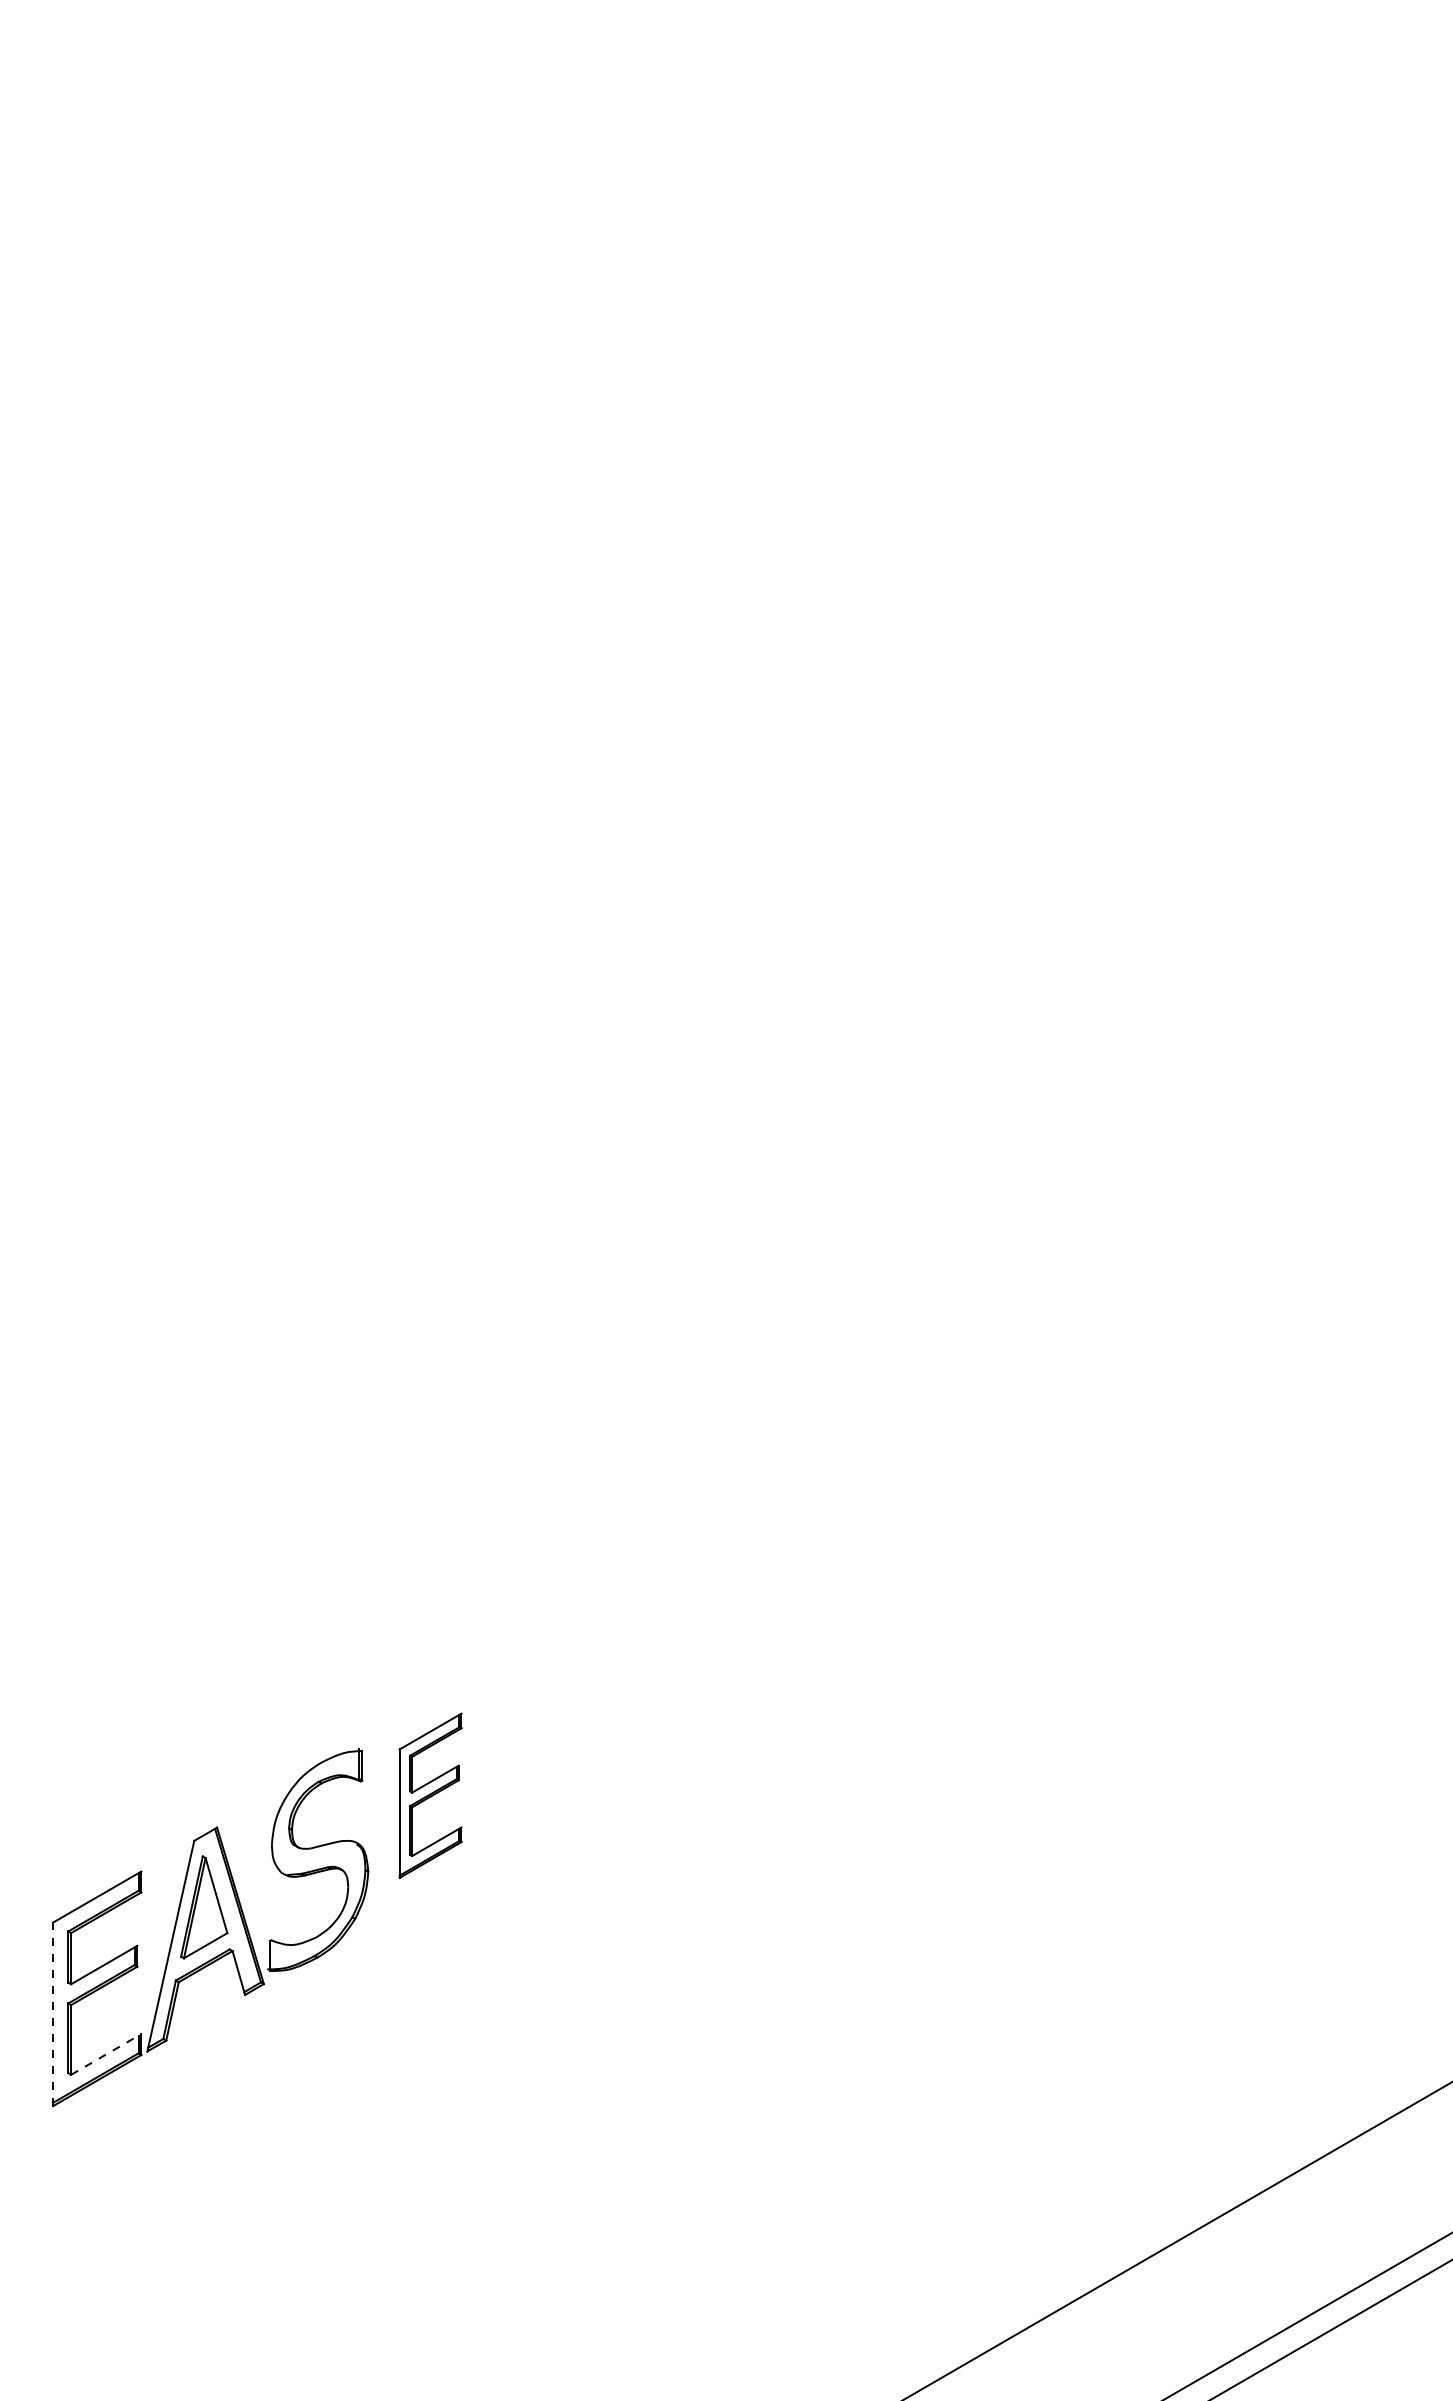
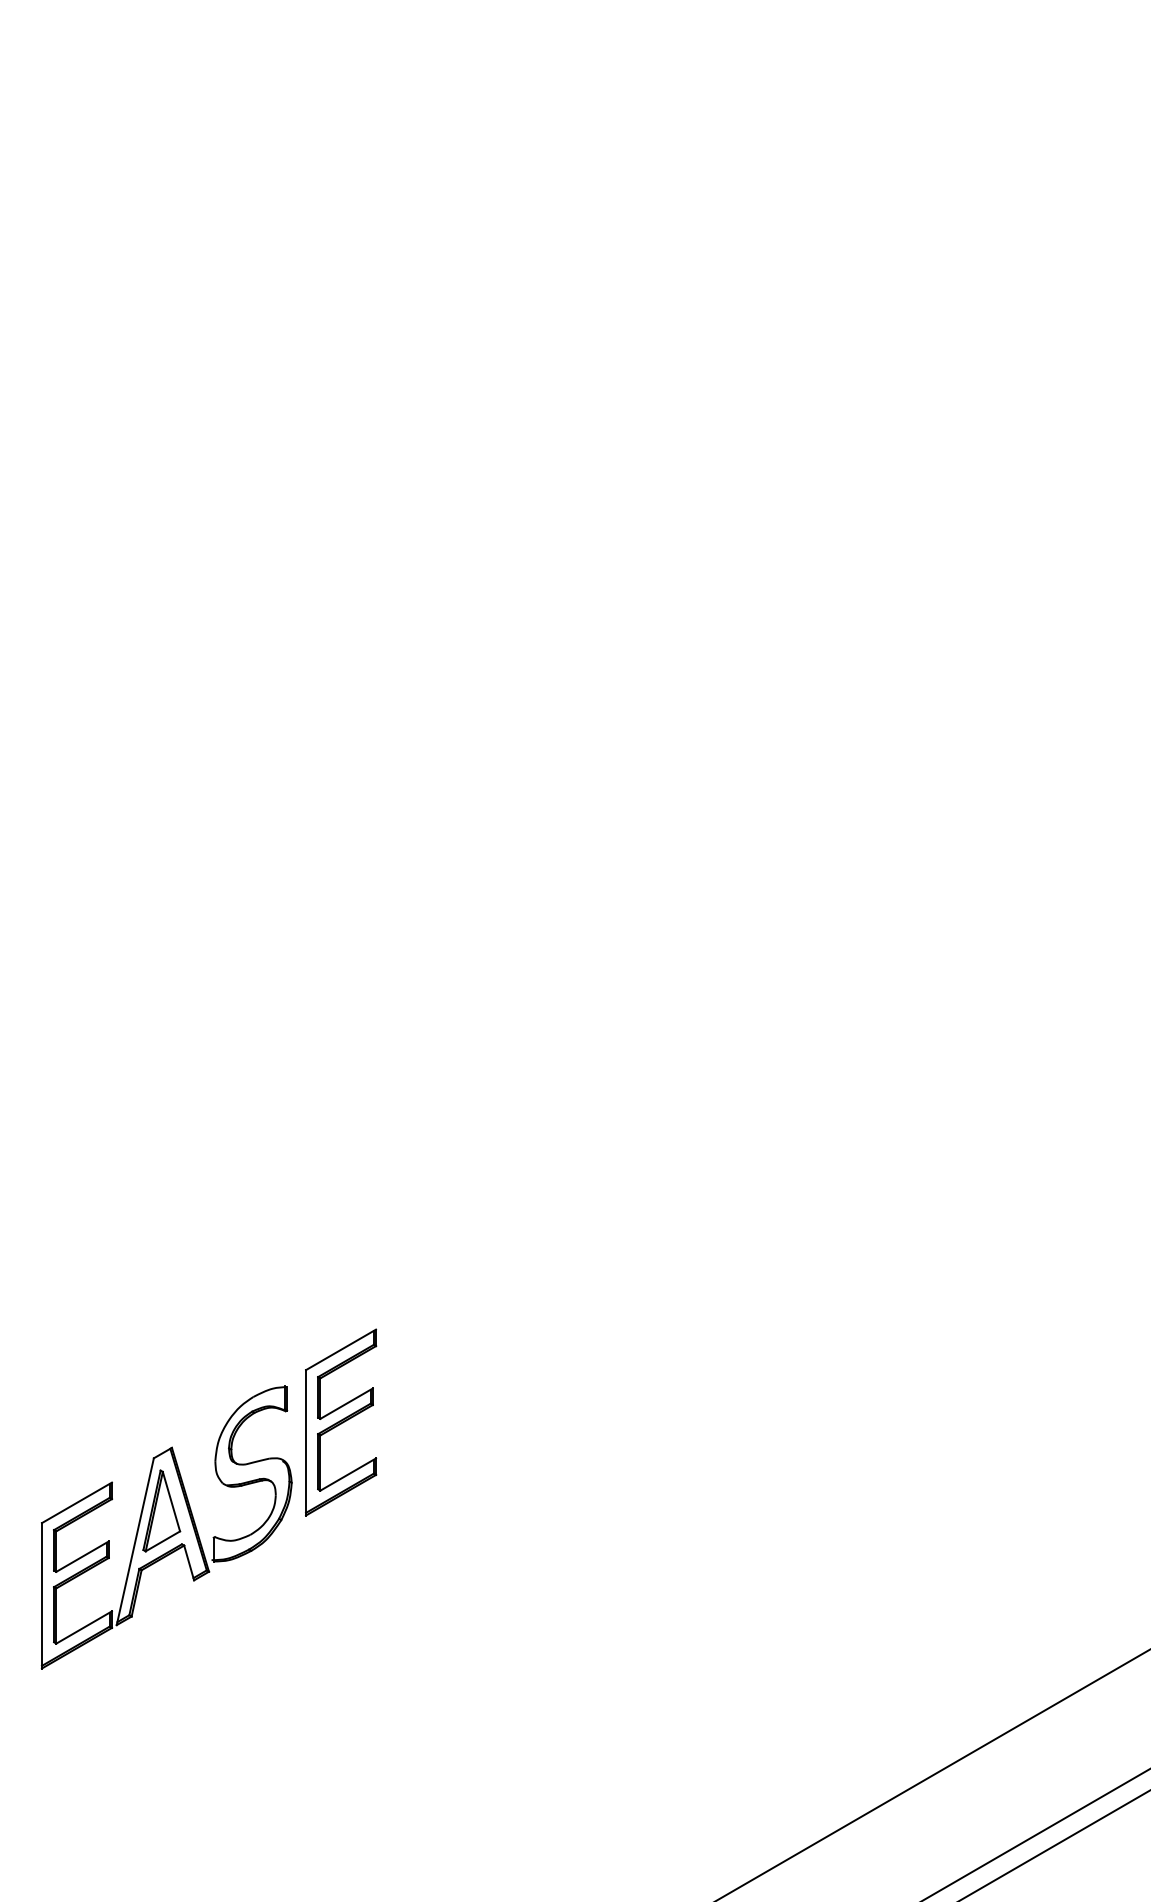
part: (430, 1795) -> (341, 1422), size x1.43
line: (53, 2014) -> (42, 1595), dashed -> solid
line: (106, 2054) -> (84, 1627), dashed -> solid

